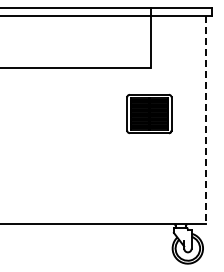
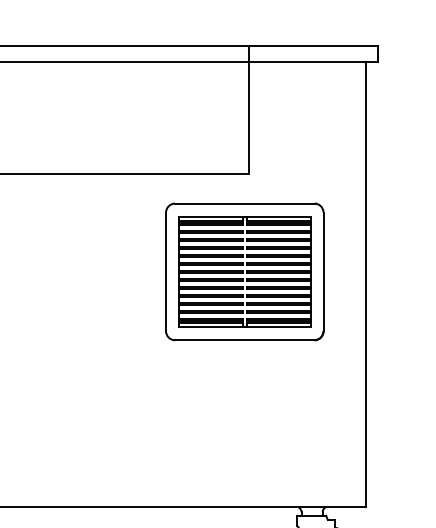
part: (149, 113) -> (245, 270), size x1.67
line: (205, 120) -> (364, 285), dashed -> solid

